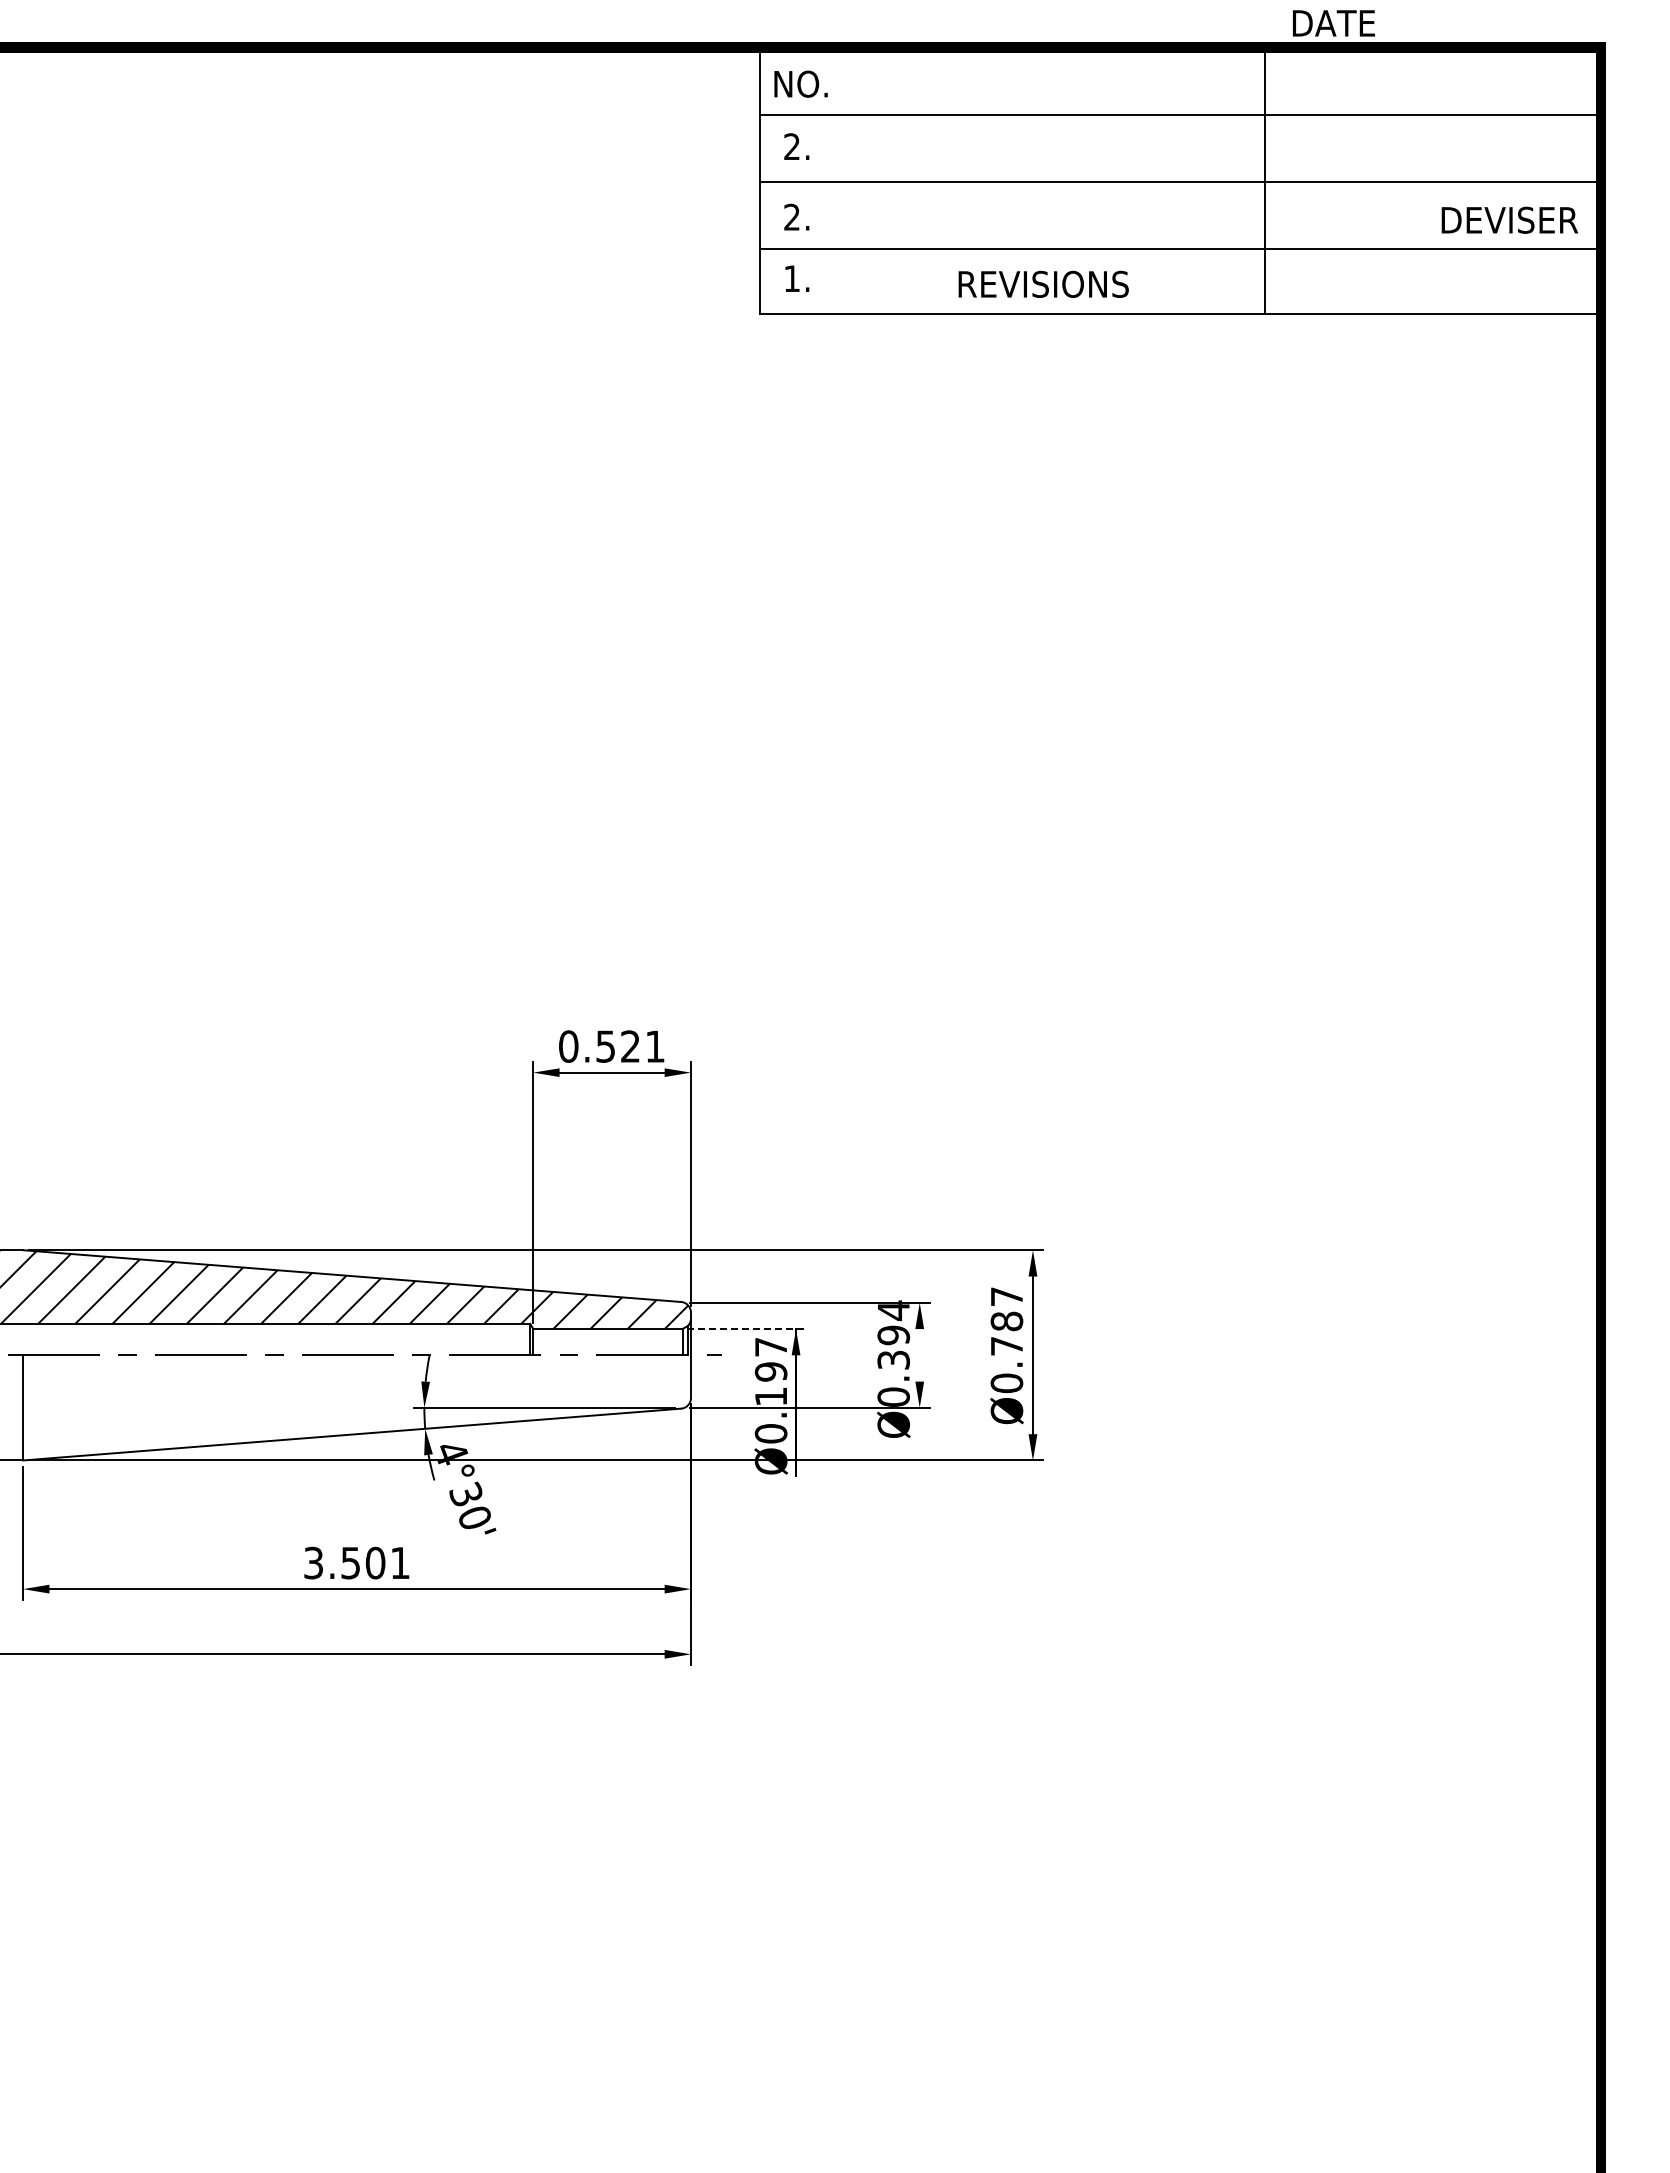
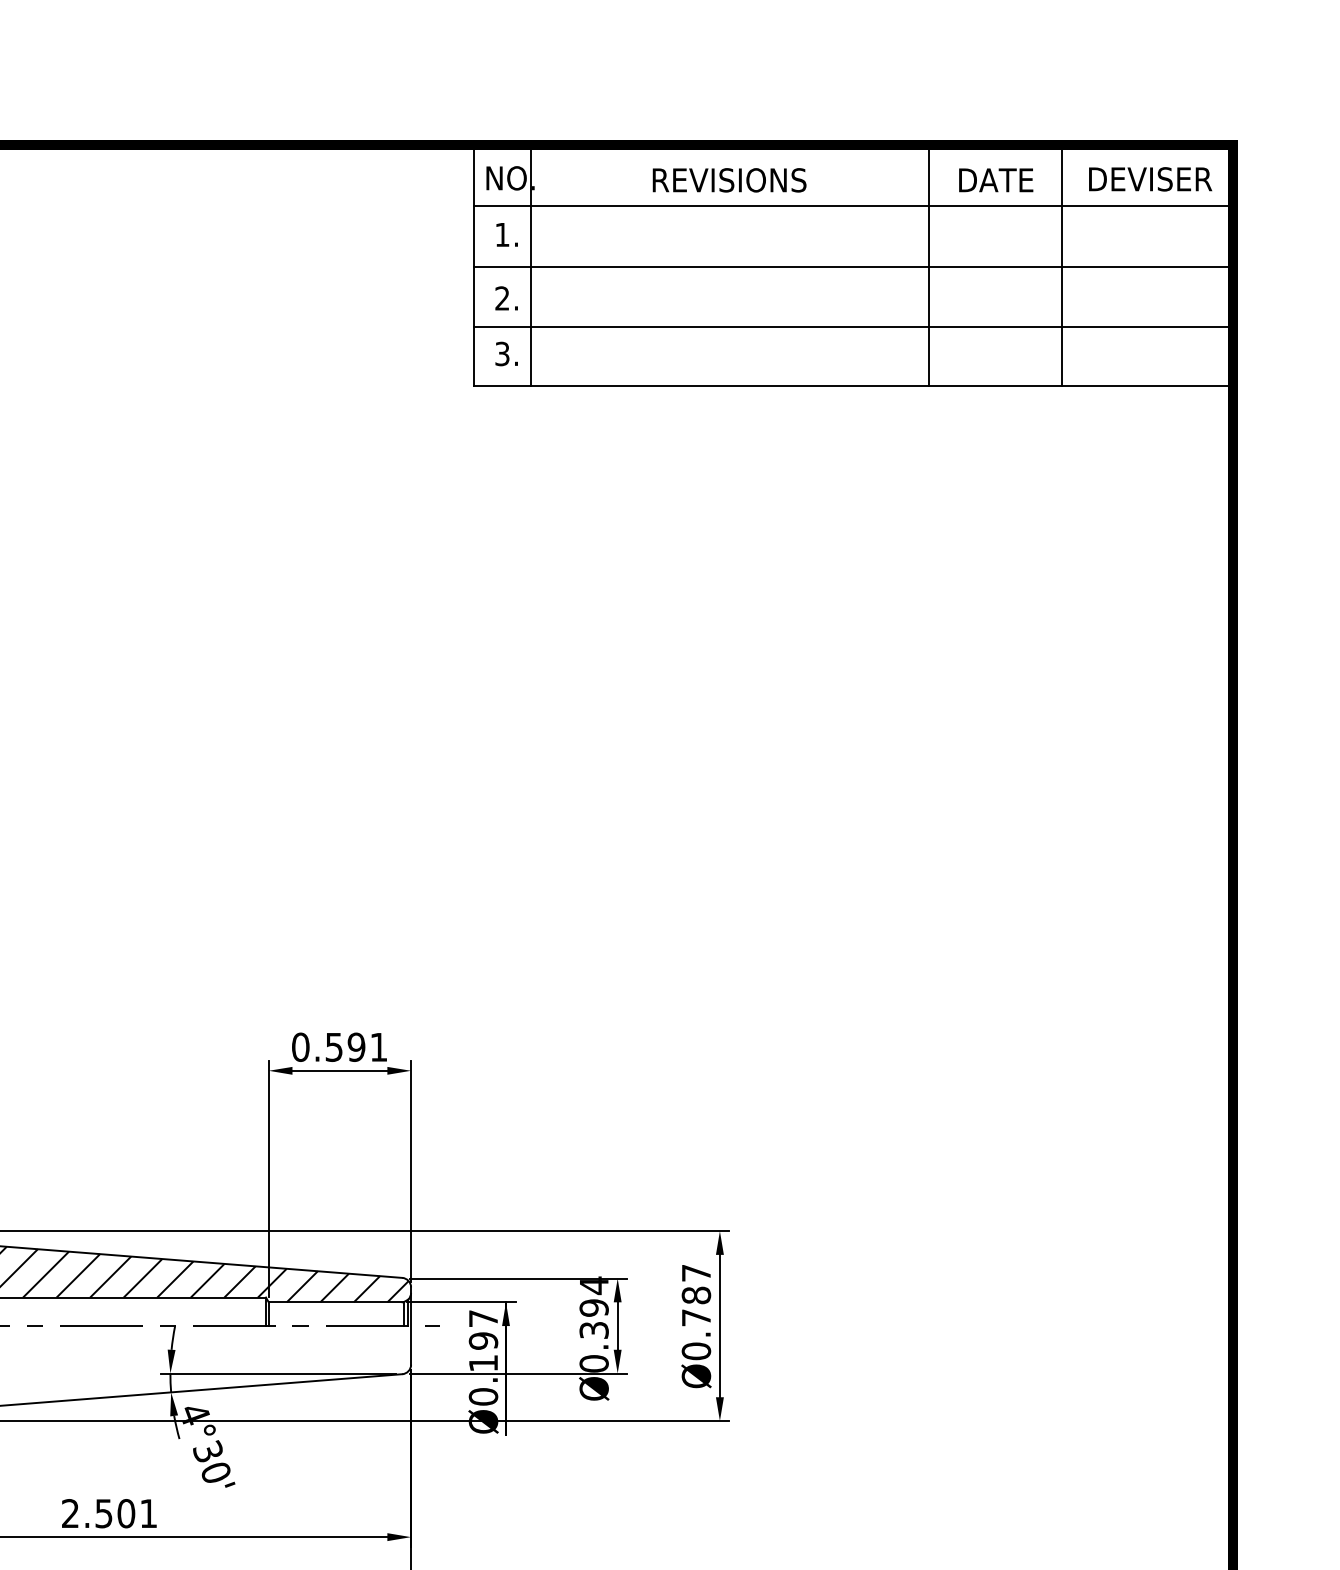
text: (1333, 23) -> (995, 180), moved
text: (791, 146) -> (501, 234), 2. -> 1.
line: (823, 180) -> (530, 265), added
line: (1411, 180) -> (1061, 265), added
text: (1509, 219) -> (1150, 178), moved
text: (791, 278) -> (501, 353), 1. -> 3.
text: (1043, 283) -> (729, 179), moved
text: (630, 1046) -> (356, 1047), 0.521 -> 0.591
line: (746, 1329) -> (461, 1302), dashed -> solid
line: (919, 1355) -> (617, 1326), added
text: (313, 1563) -> (70, 1514), 3.501 -> 2.501

